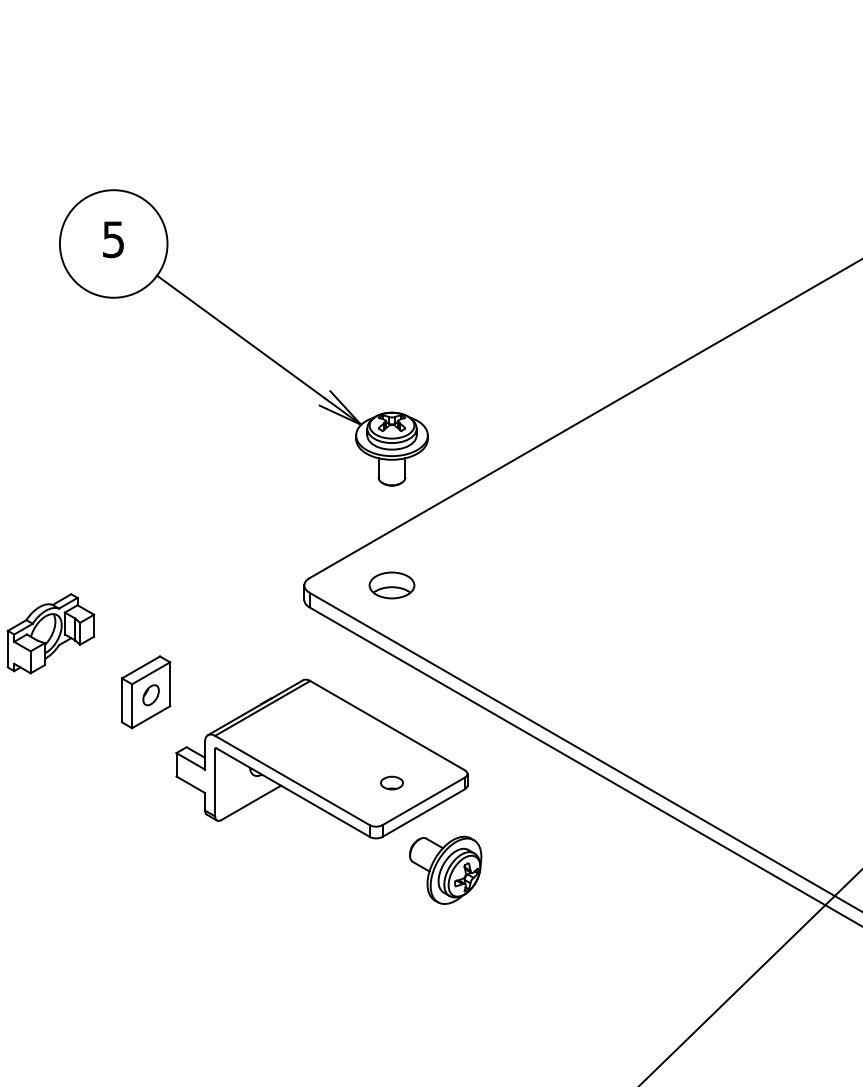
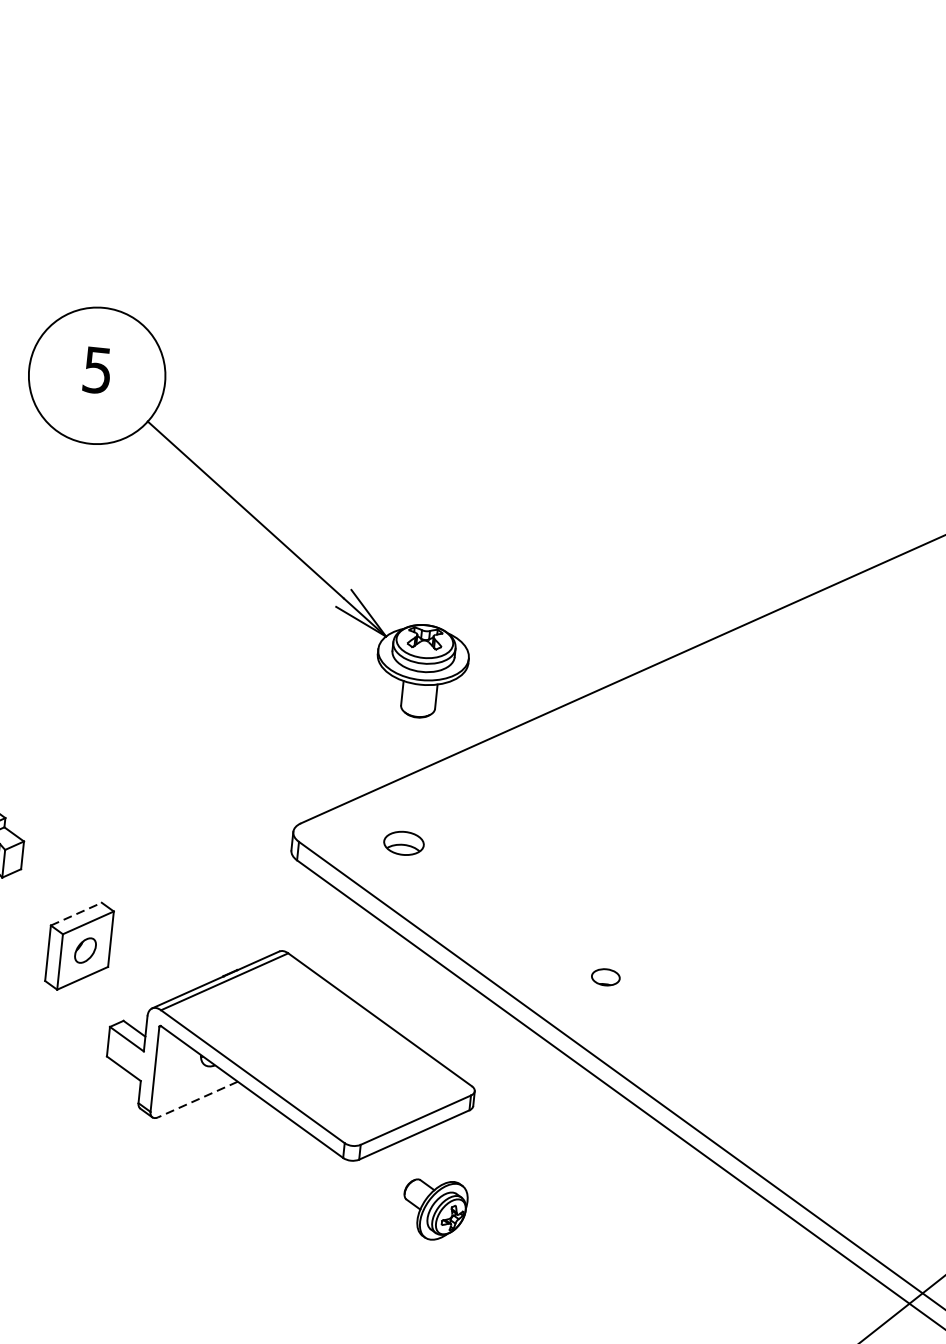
part: (391, 585) -> (403, 843), size x0.7
line: (141, 667) -> (76, 914), solid -> dashed
part: (391, 782) -> (605, 976), moved
line: (250, 803) -> (196, 1100), solid -> dashed
part: (445, 869) -> (434, 1209), size x0.7

